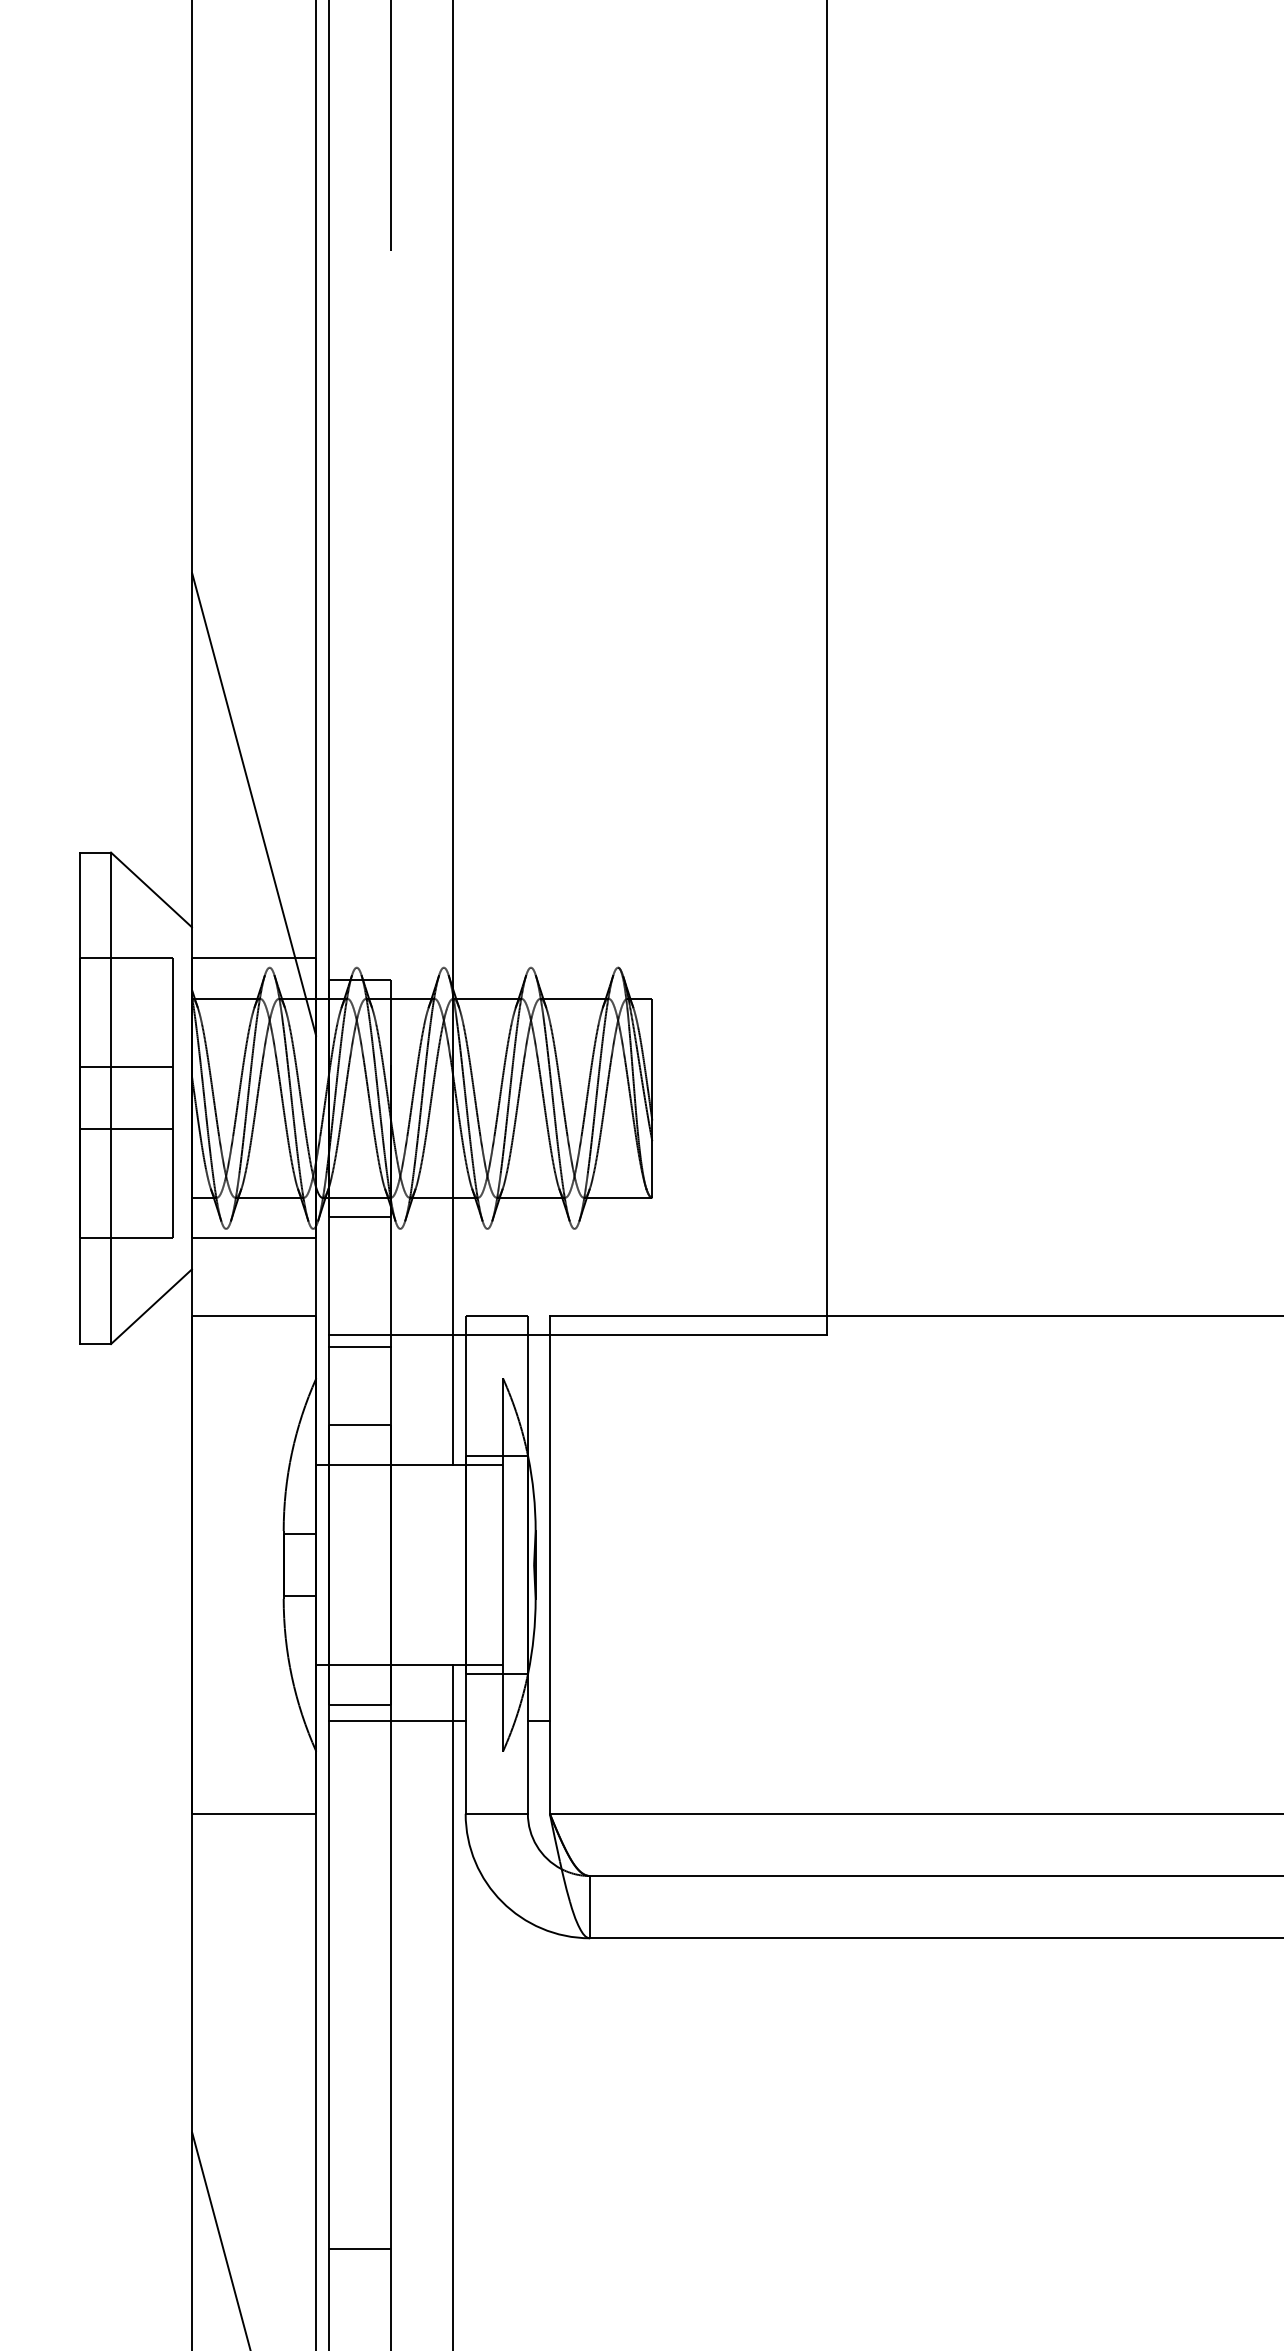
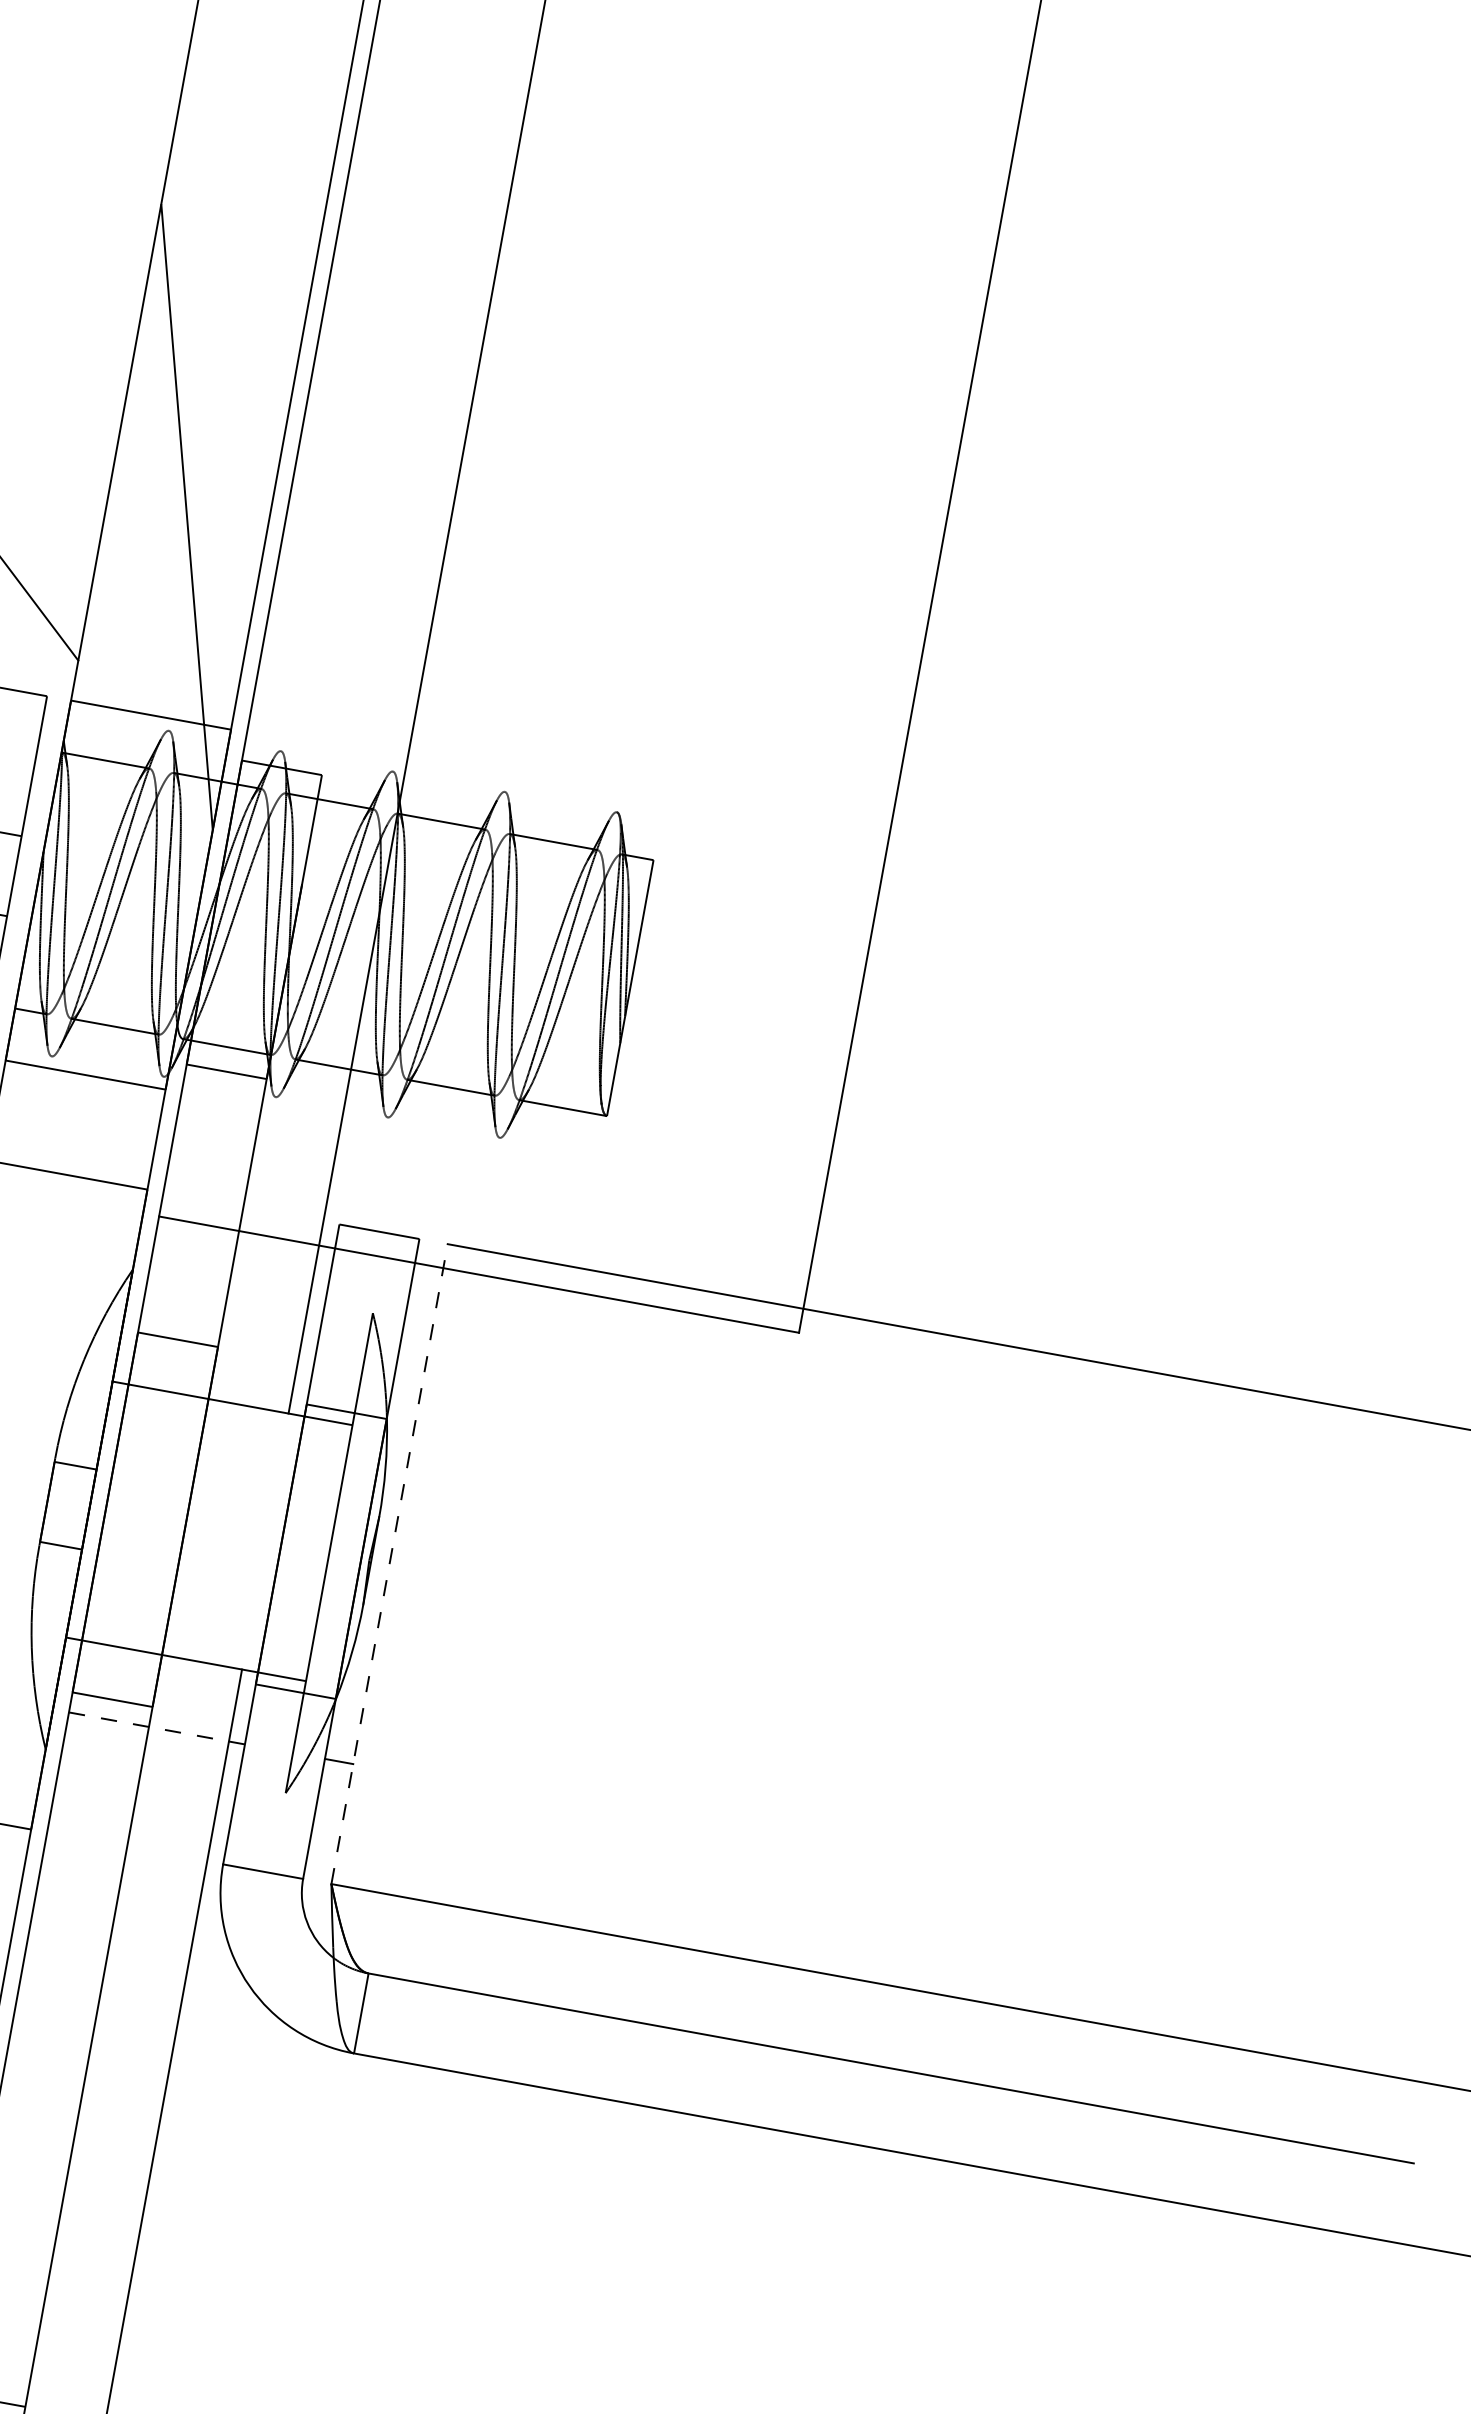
line: (359, 1347) -> (195, 1240), removed
line: (549, 1564) -> (389, 1563), solid -> dashed
line: (397, 1720) -> (157, 1728), solid -> dashed

